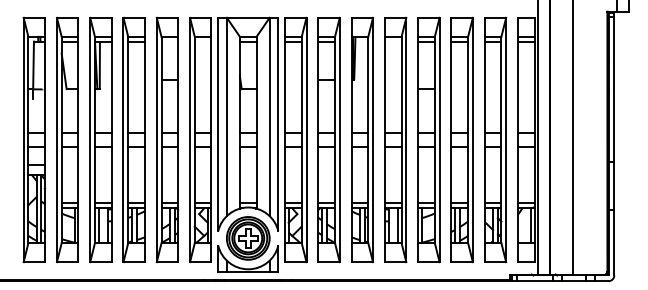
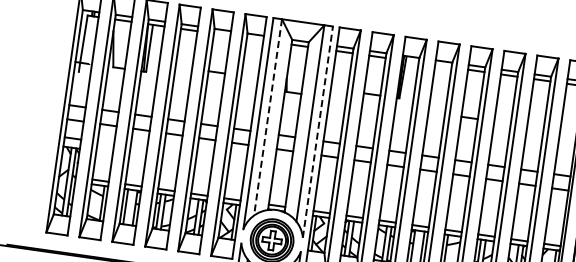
line: (226, 117) -> (267, 117), solid -> dashed
line: (278, 124) -> (318, 132), solid -> dashed

